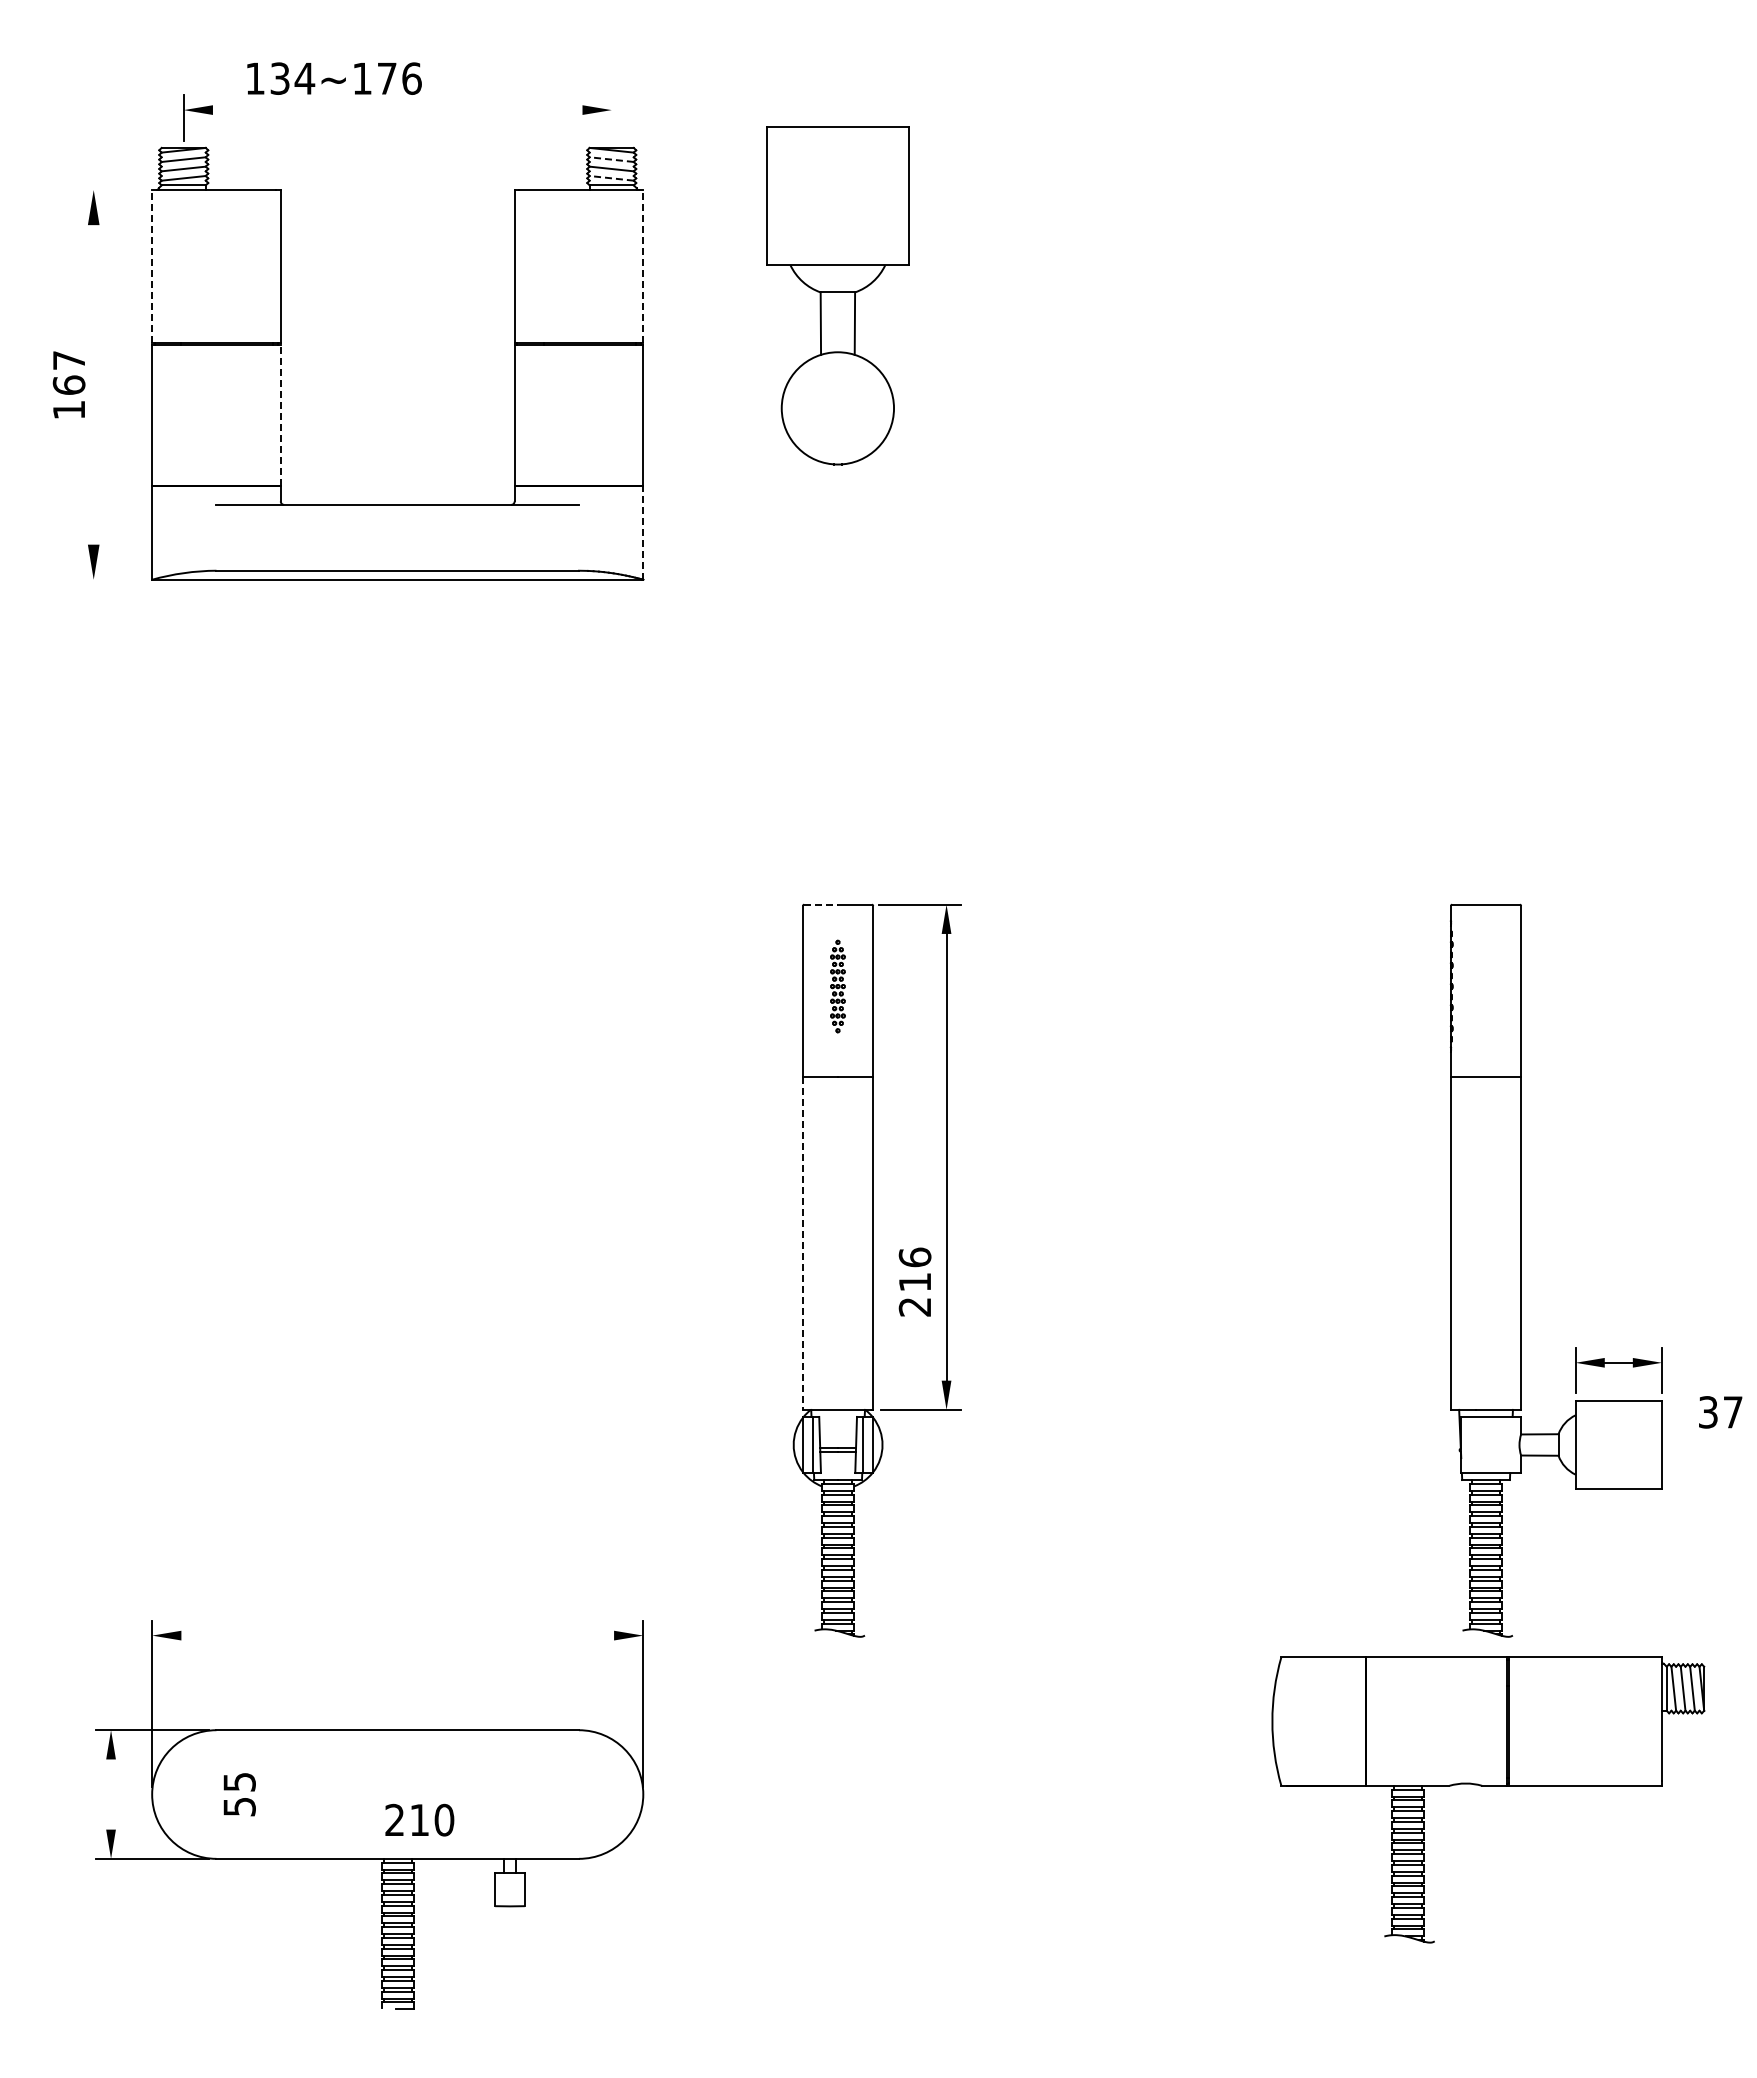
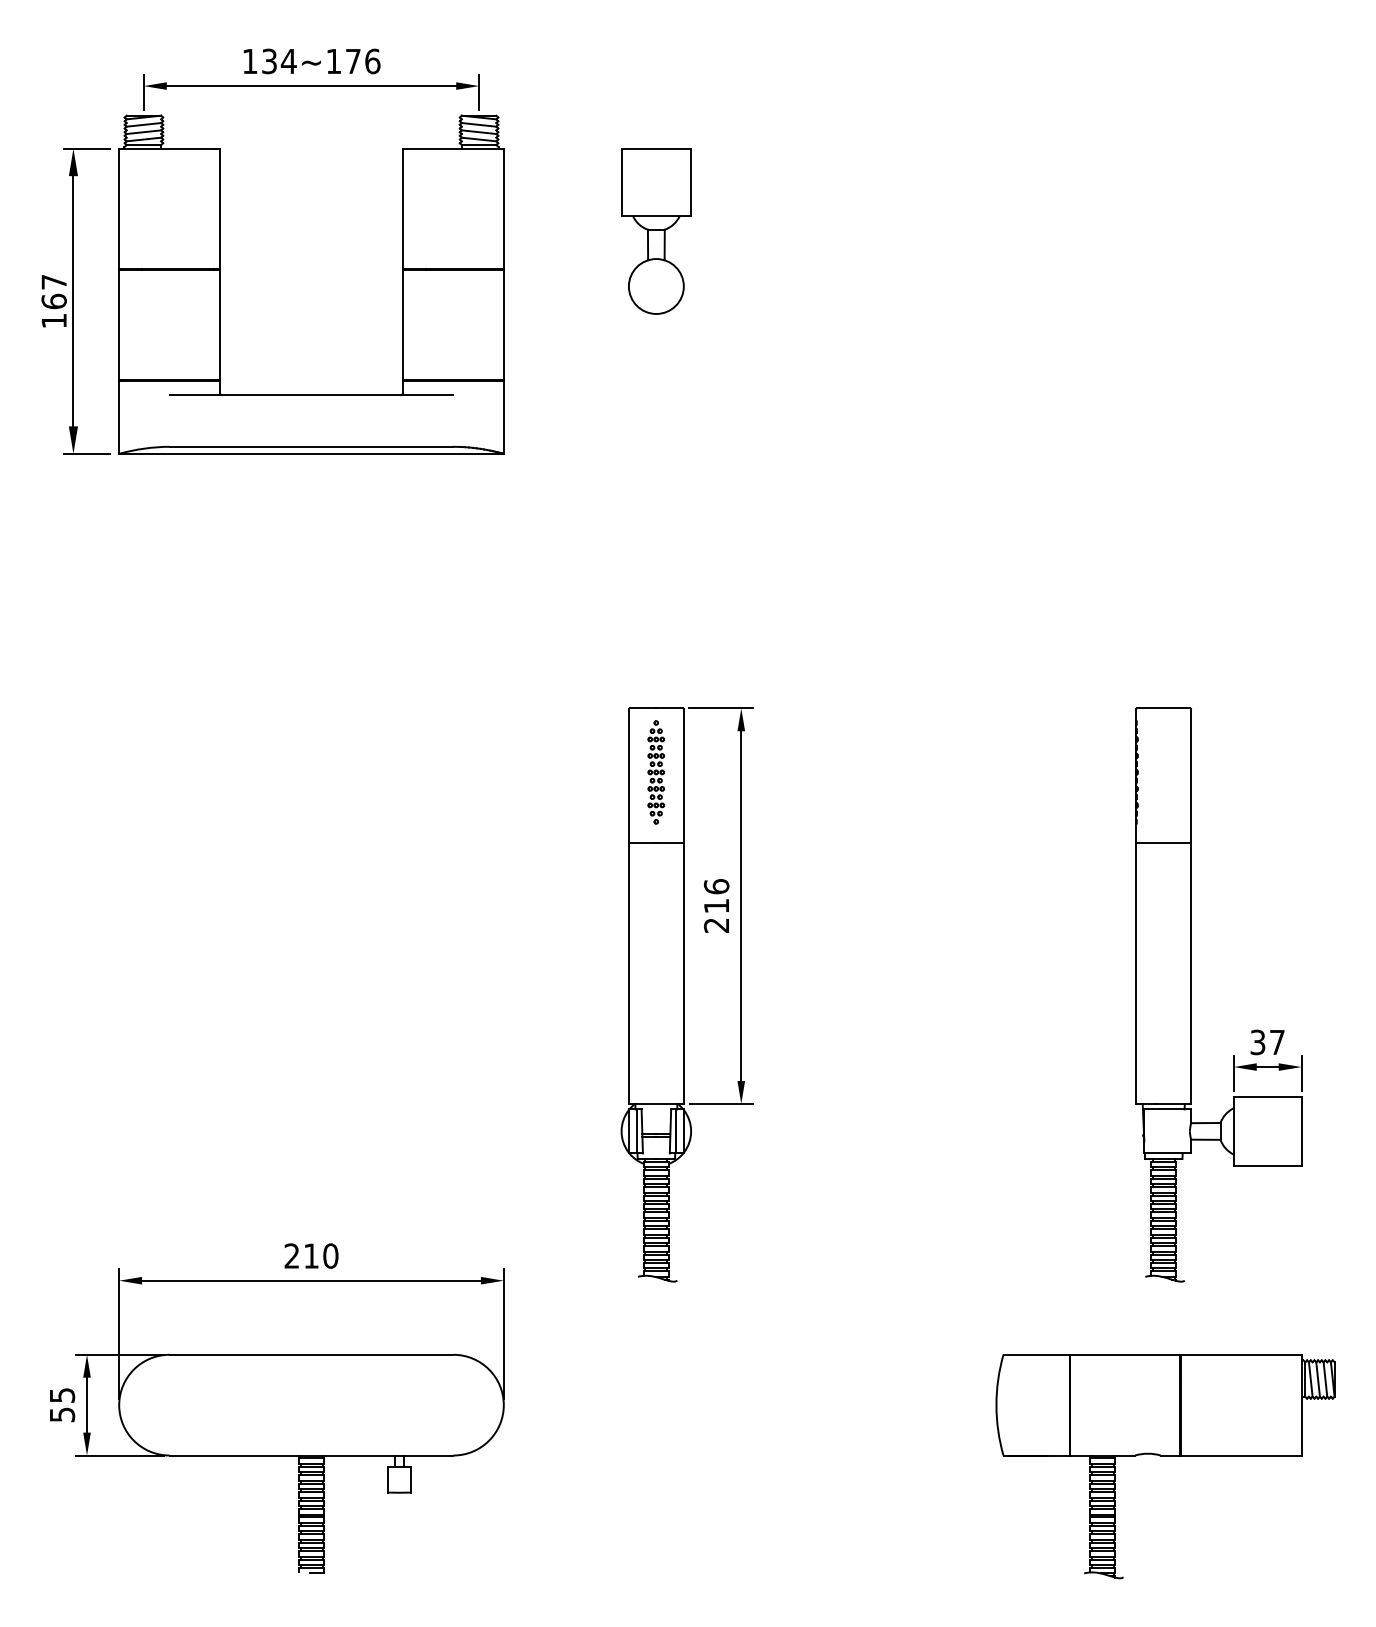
text: (334, 78) -> (312, 61), moved
line: (397, 110) -> (311, 86), added
line: (611, 117) -> (478, 91), added
line: (611, 159) -> (478, 124), dashed -> solid
line: (611, 178) -> (478, 139), dashed -> solid
line: (111, 190) -> (87, 149), added
line: (152, 266) -> (119, 208), dashed -> solid
line: (643, 266) -> (503, 208), dashed -> solid
part: (838, 295) -> (656, 231), size x0.62
line: (93, 384) -> (73, 300), added
line: (280, 415) -> (219, 325), dashed -> solid
line: (643, 532) -> (503, 416), dashed -> solid
line: (111, 579) -> (87, 453), added
line: (821, 904) -> (643, 708), dashed -> solid
part: (837, 986) -> (655, 772), size x1.43
line: (803, 1243) -> (629, 973), dashed -> solid
text: (914, 1281) -> (716, 905), moved
text: (1720, 1412) -> (1267, 1042), moved
line: (397, 1635) -> (311, 1280), added
part: (1488, 1786) -> (1165, 1456), moved
line: (111, 1794) -> (87, 1405), added
text: (239, 1794) -> (62, 1405), moved
text: (419, 1819) -> (311, 1255), moved

